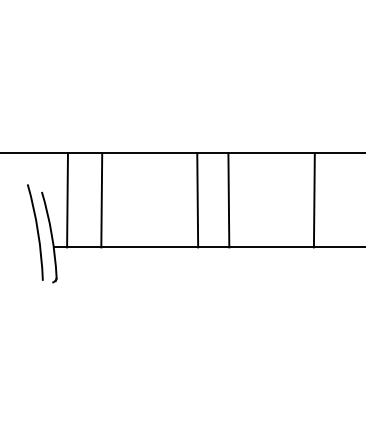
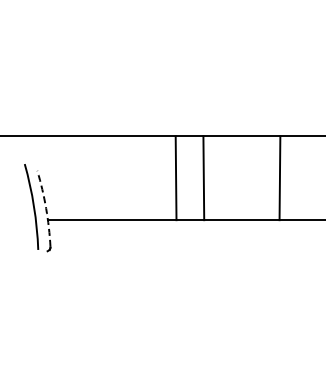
line: (66, 200) -> (59, 178), removed
line: (101, 200) -> (90, 178), removed
arc: (52, 234) -> (46, 208), solid -> dashed

